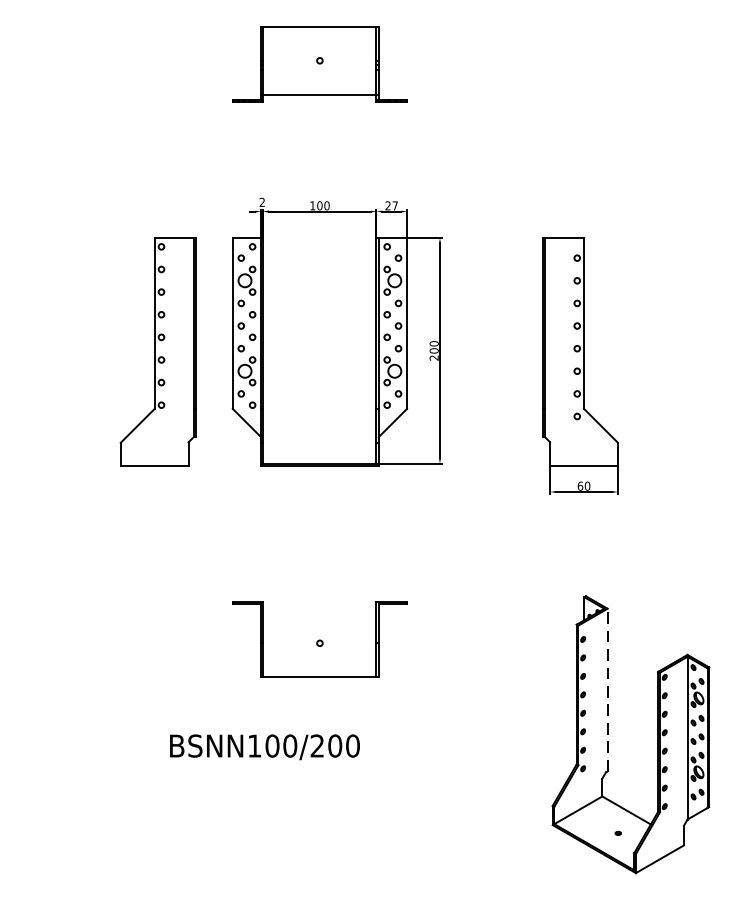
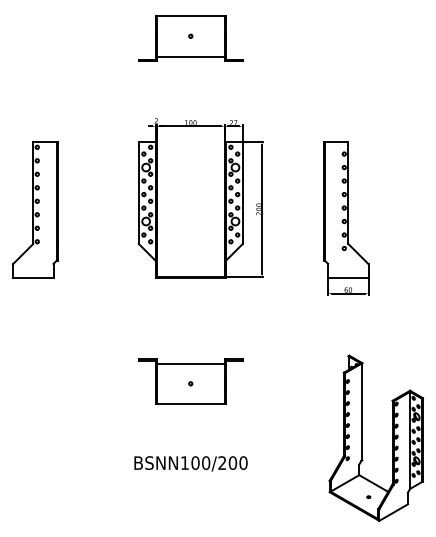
part: (158, 351) -> (35, 209), moved
line: (319, 609) -> (190, 363), added
line: (607, 689) -> (362, 411), dashed -> solid
text: (264, 746) -> (190, 463), moved

